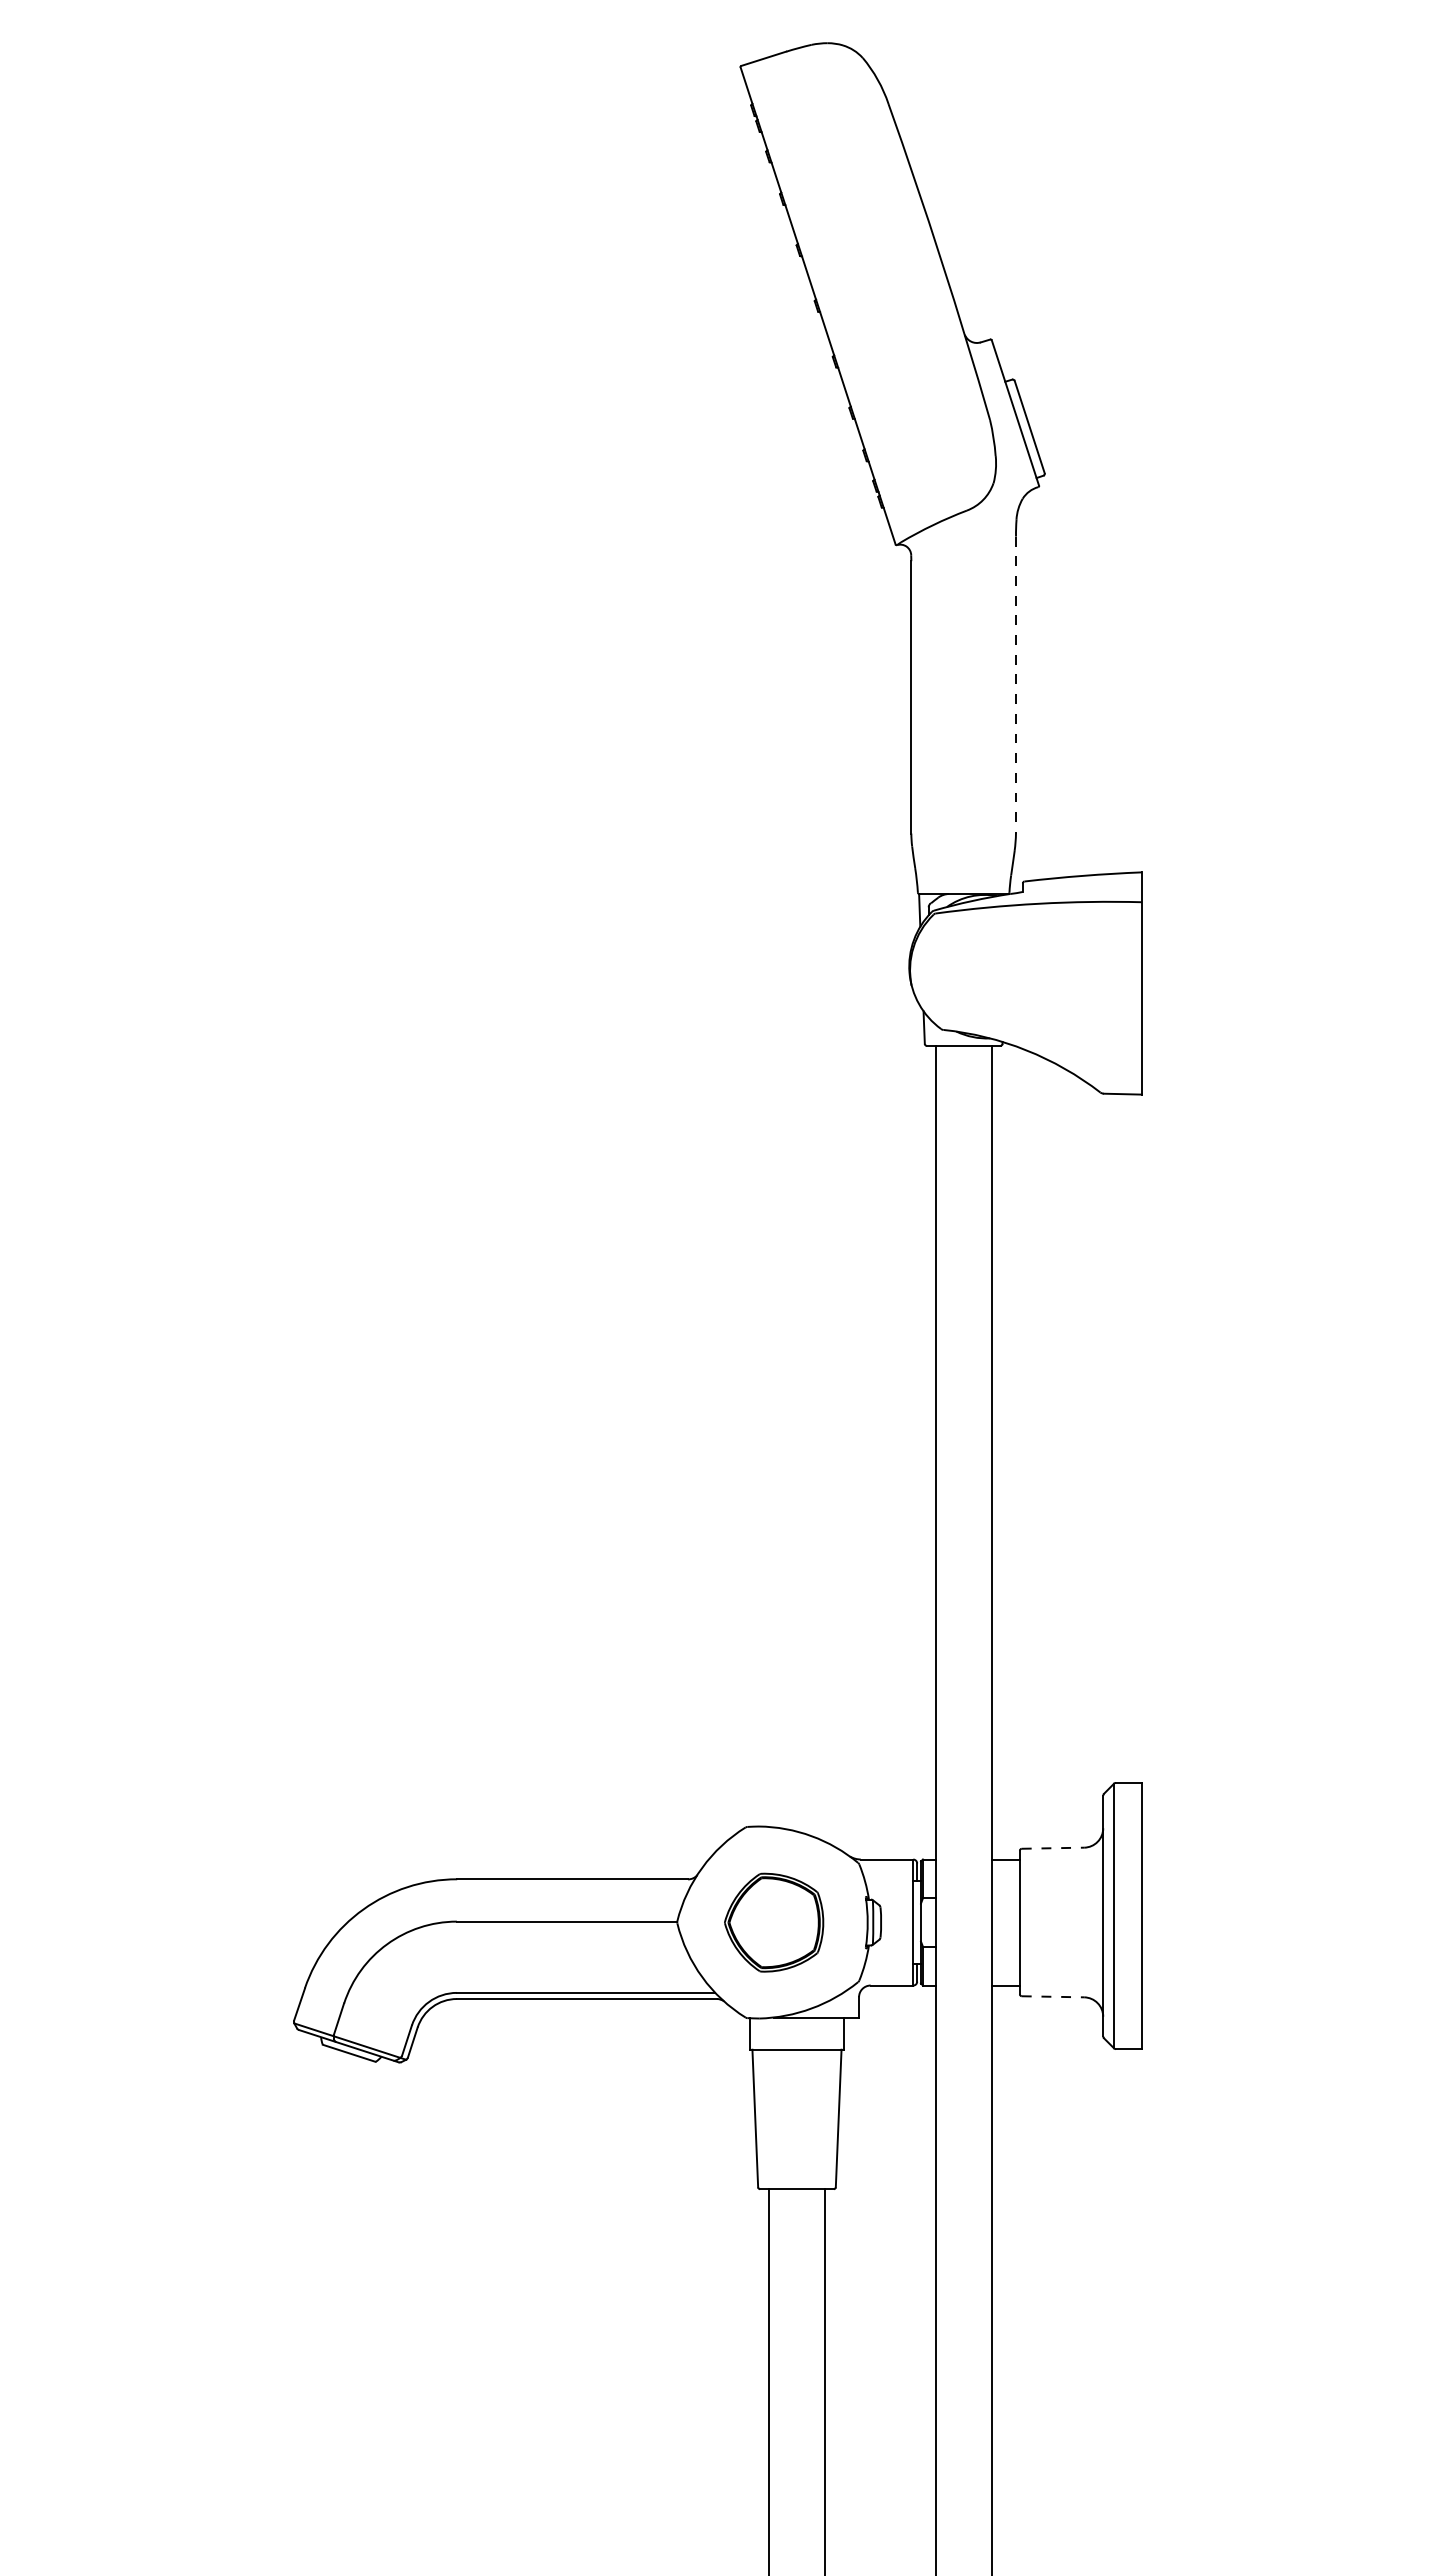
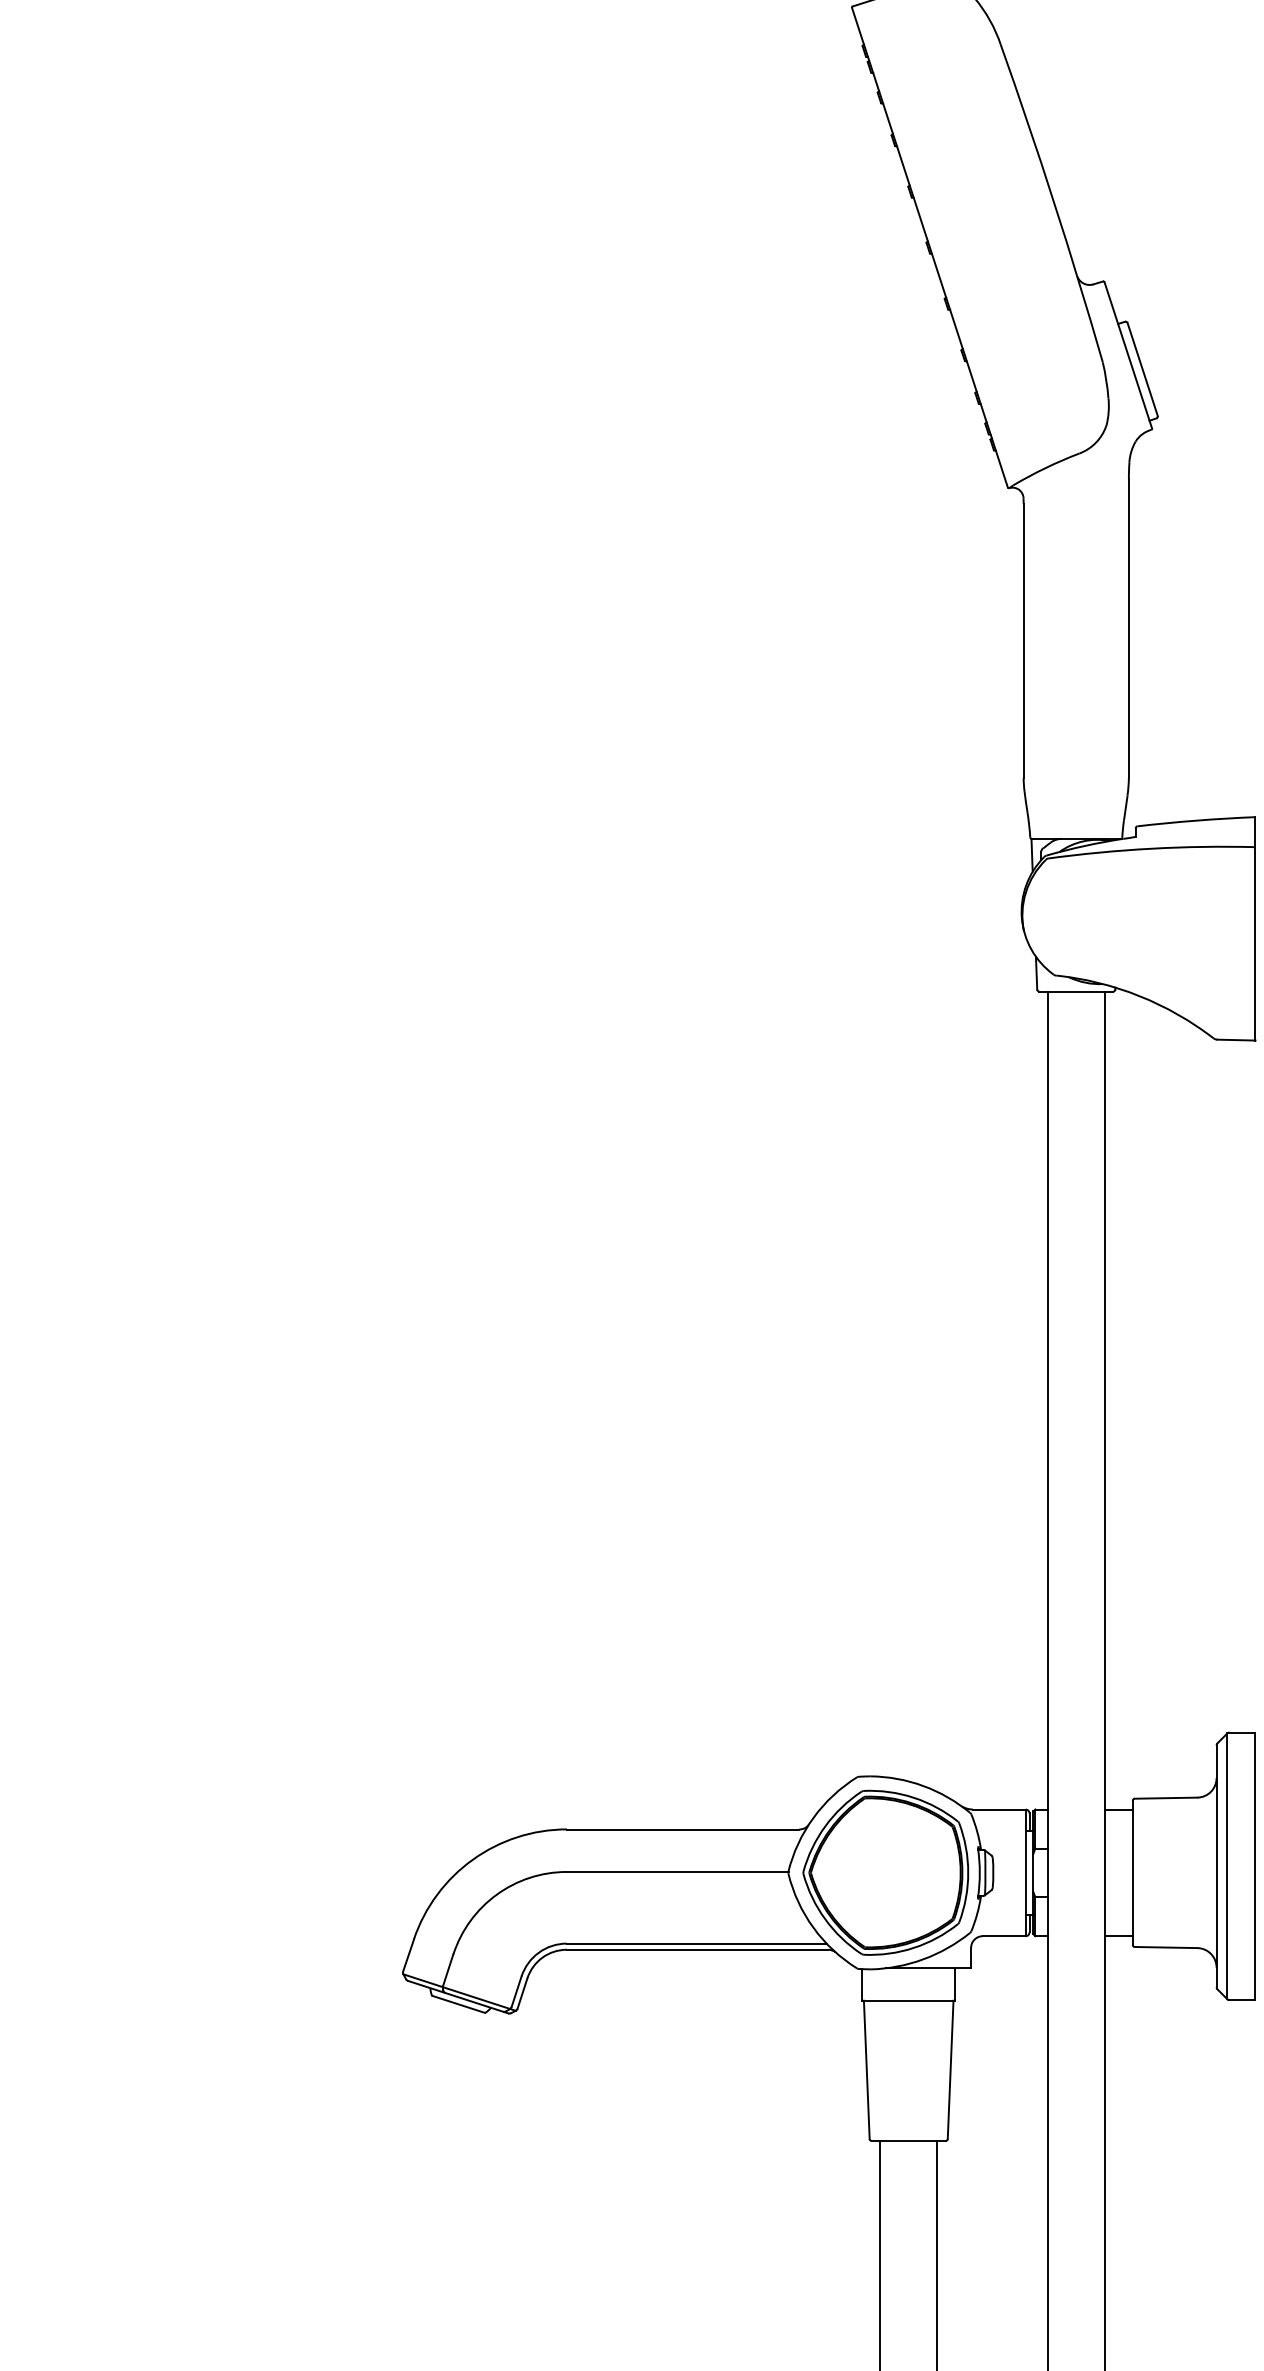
line: (1016, 685) -> (1129, 629), dashed -> solid
line: (1053, 1848) -> (1166, 1798), dashed -> solid
part: (773, 1922) -> (885, 1872), size x1.67
line: (1053, 1996) -> (1166, 1947), dashed -> solid

